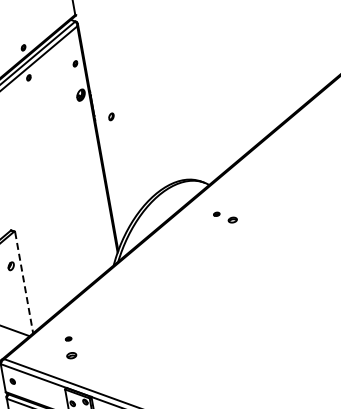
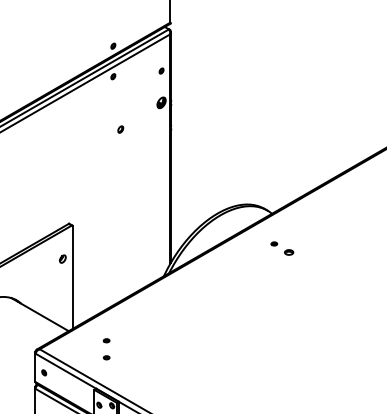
part: (111, 116) -> (120, 129), moved
line: (24, 283) -> (72, 278), dashed -> solid
part: (71, 355) -> (106, 357), size x0.62

